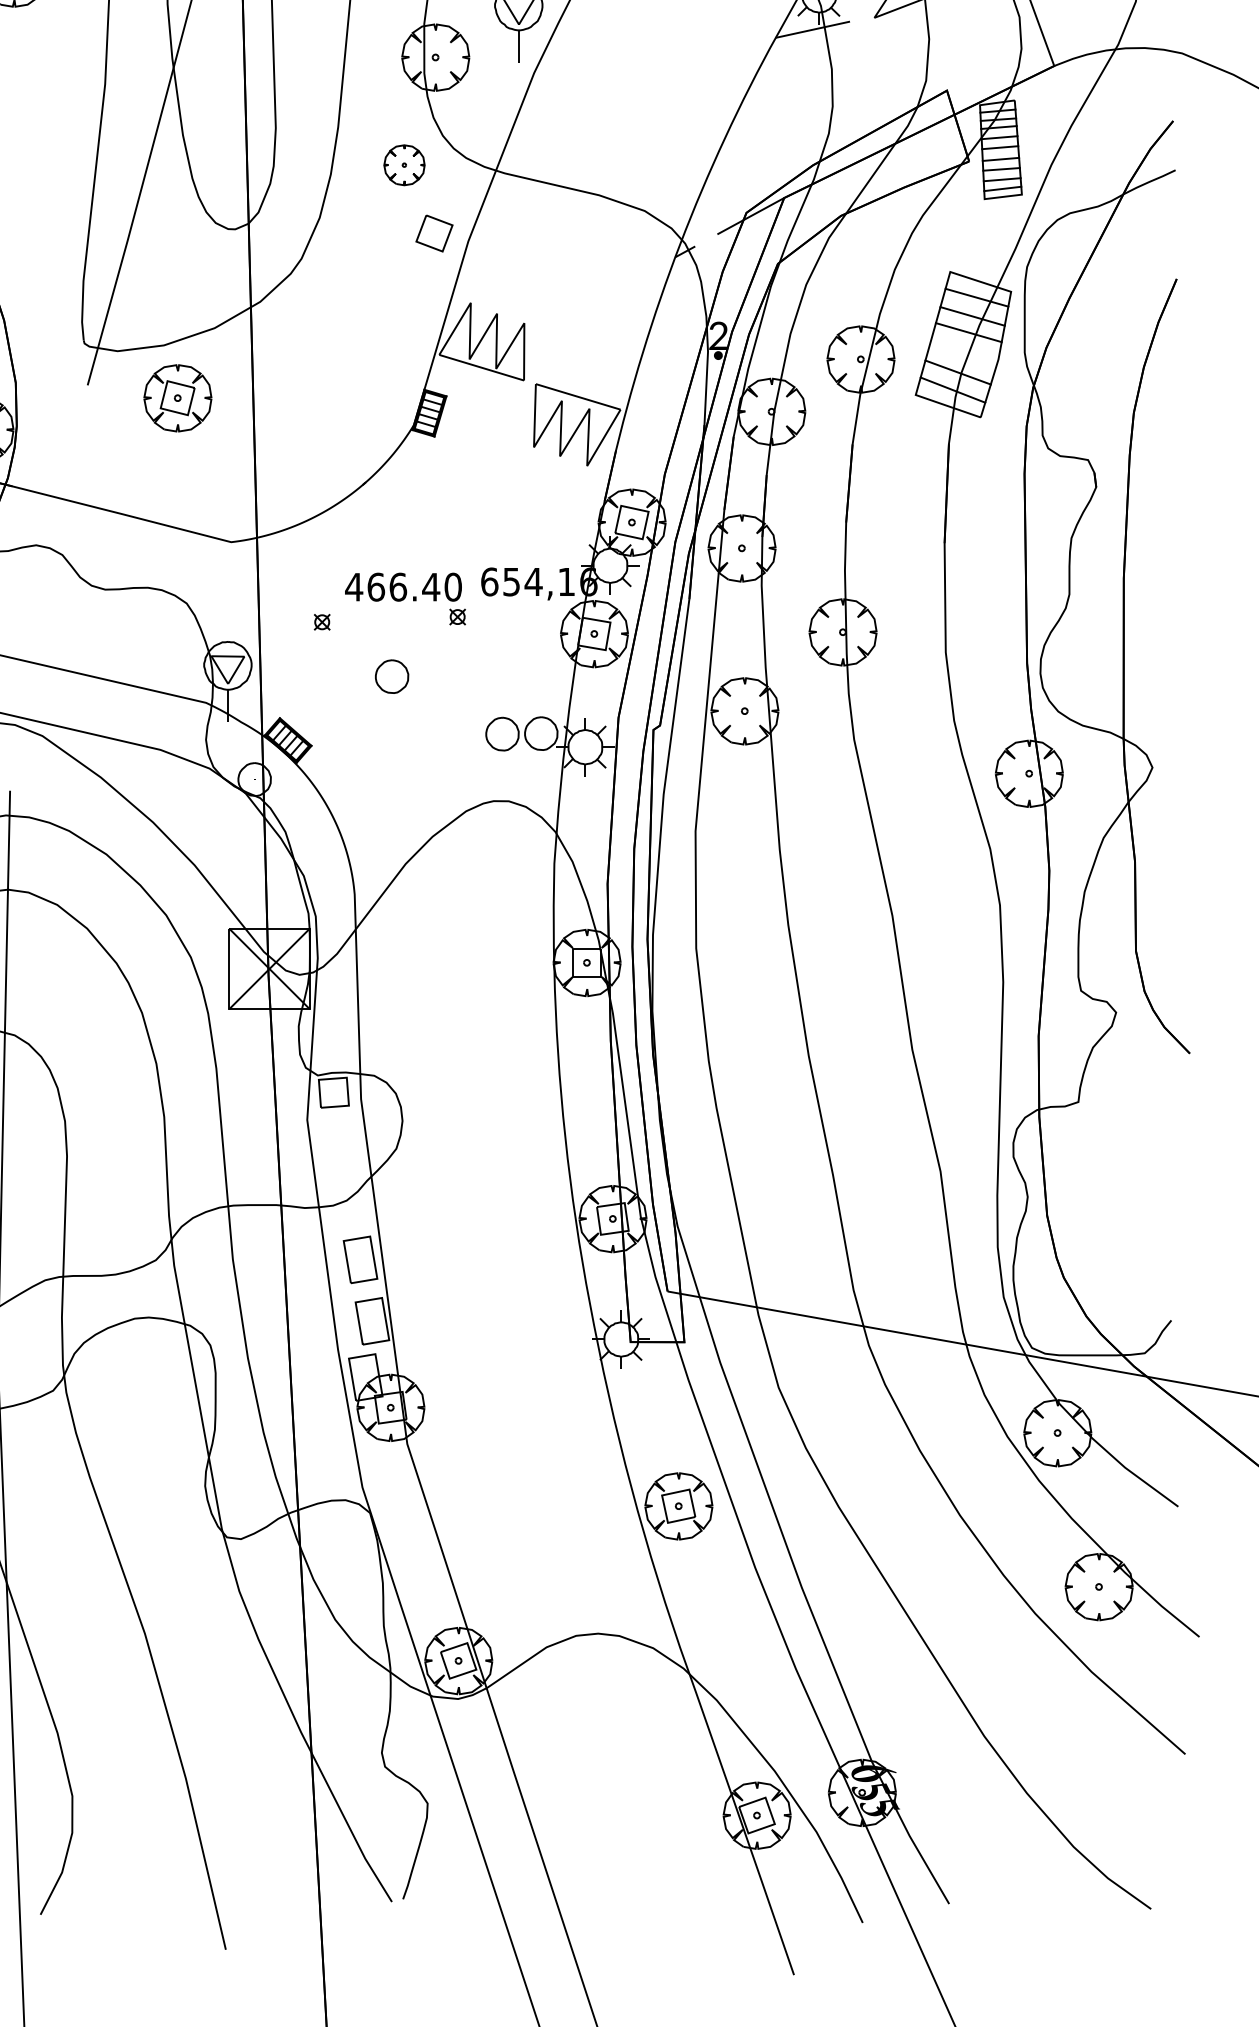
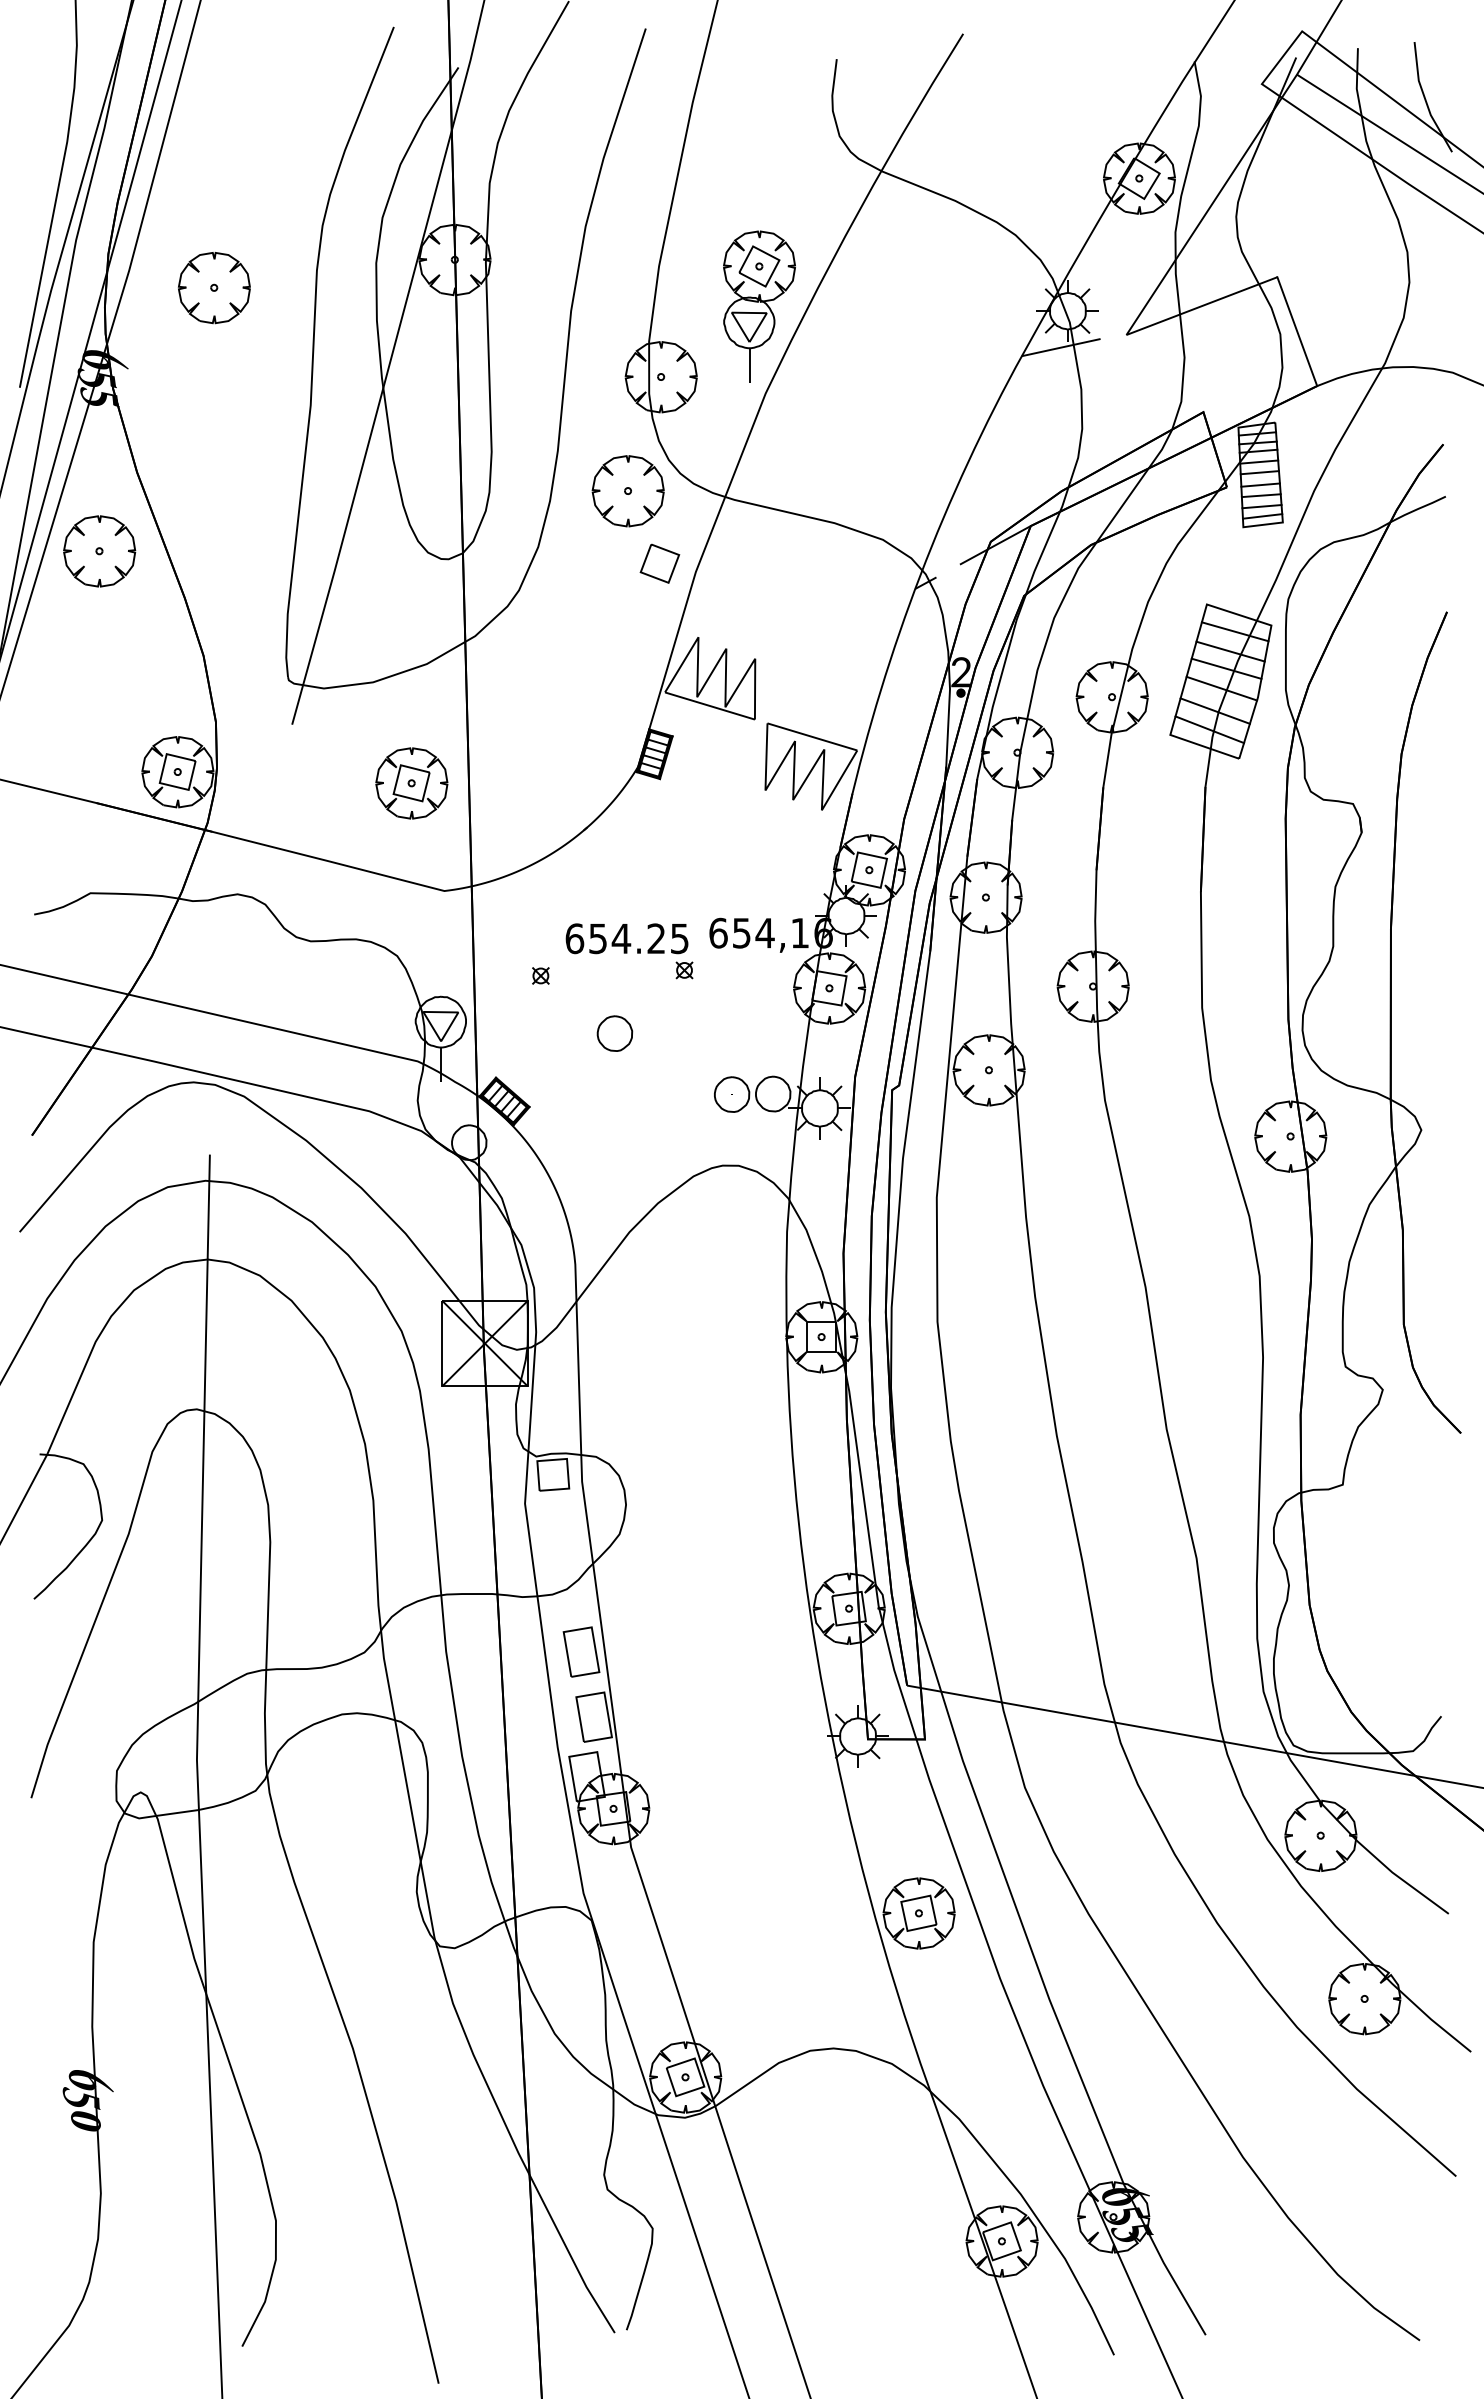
part: (403, 165) -> (627, 491), size x1.67
line: (964, 351) -> (1221, 688), added
part: (177, 398) -> (411, 783), moved
text: (403, 586) -> (627, 938), 466.40 -> 654.25

